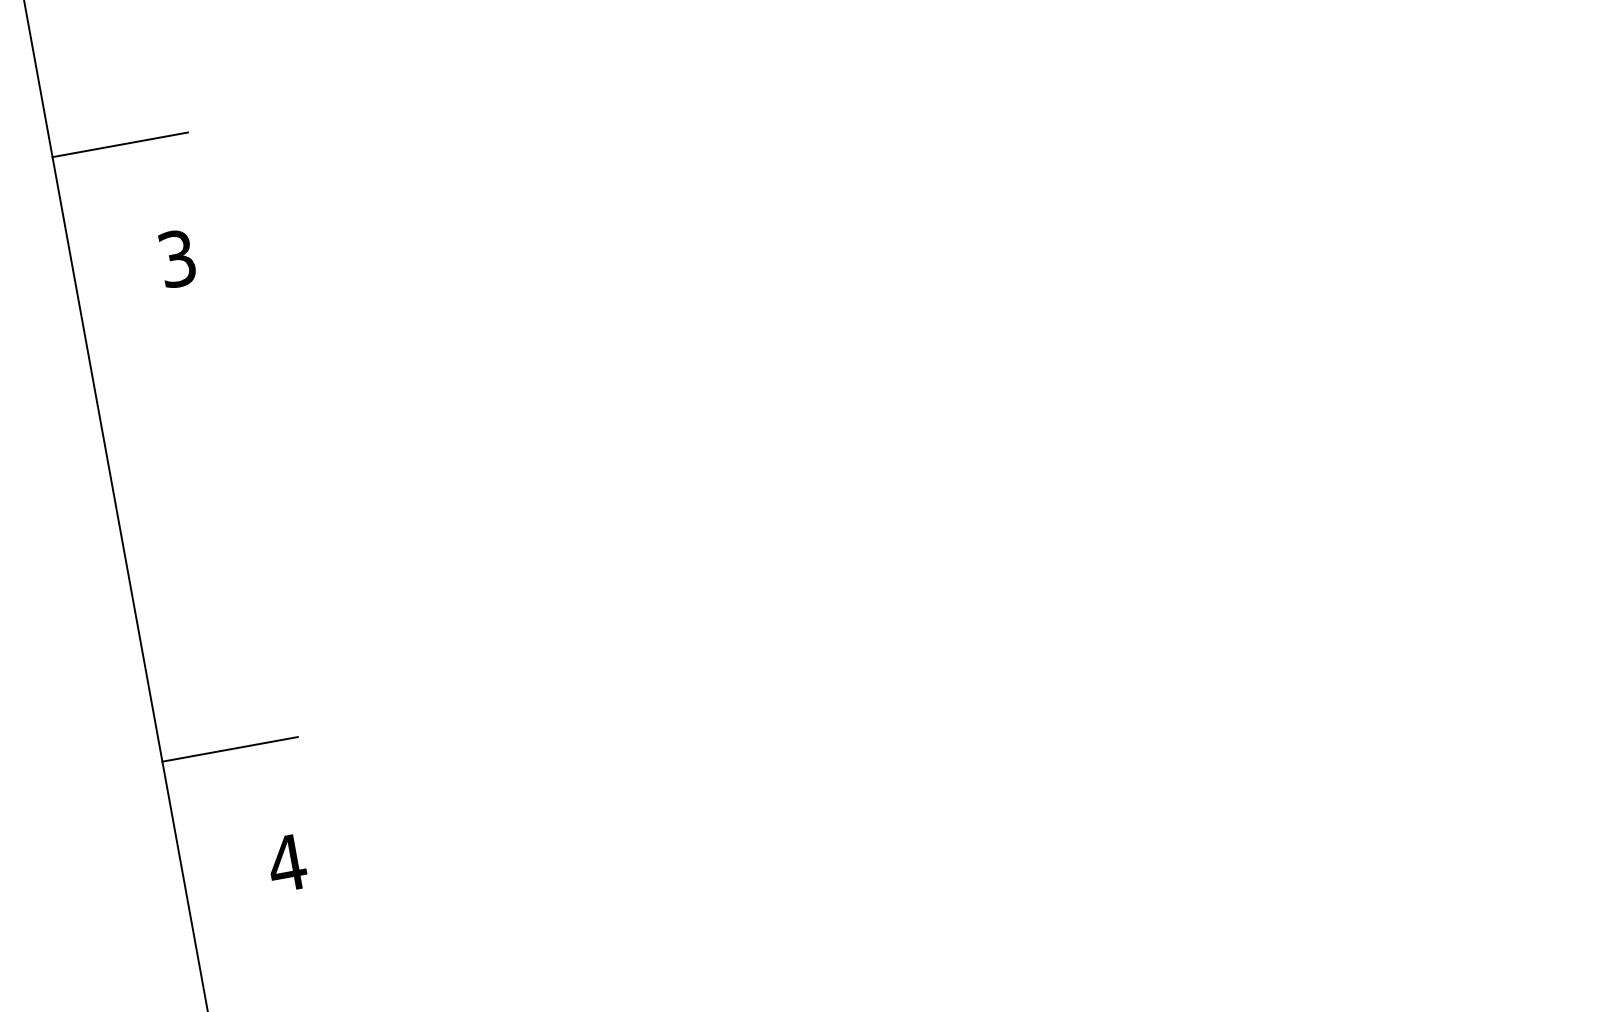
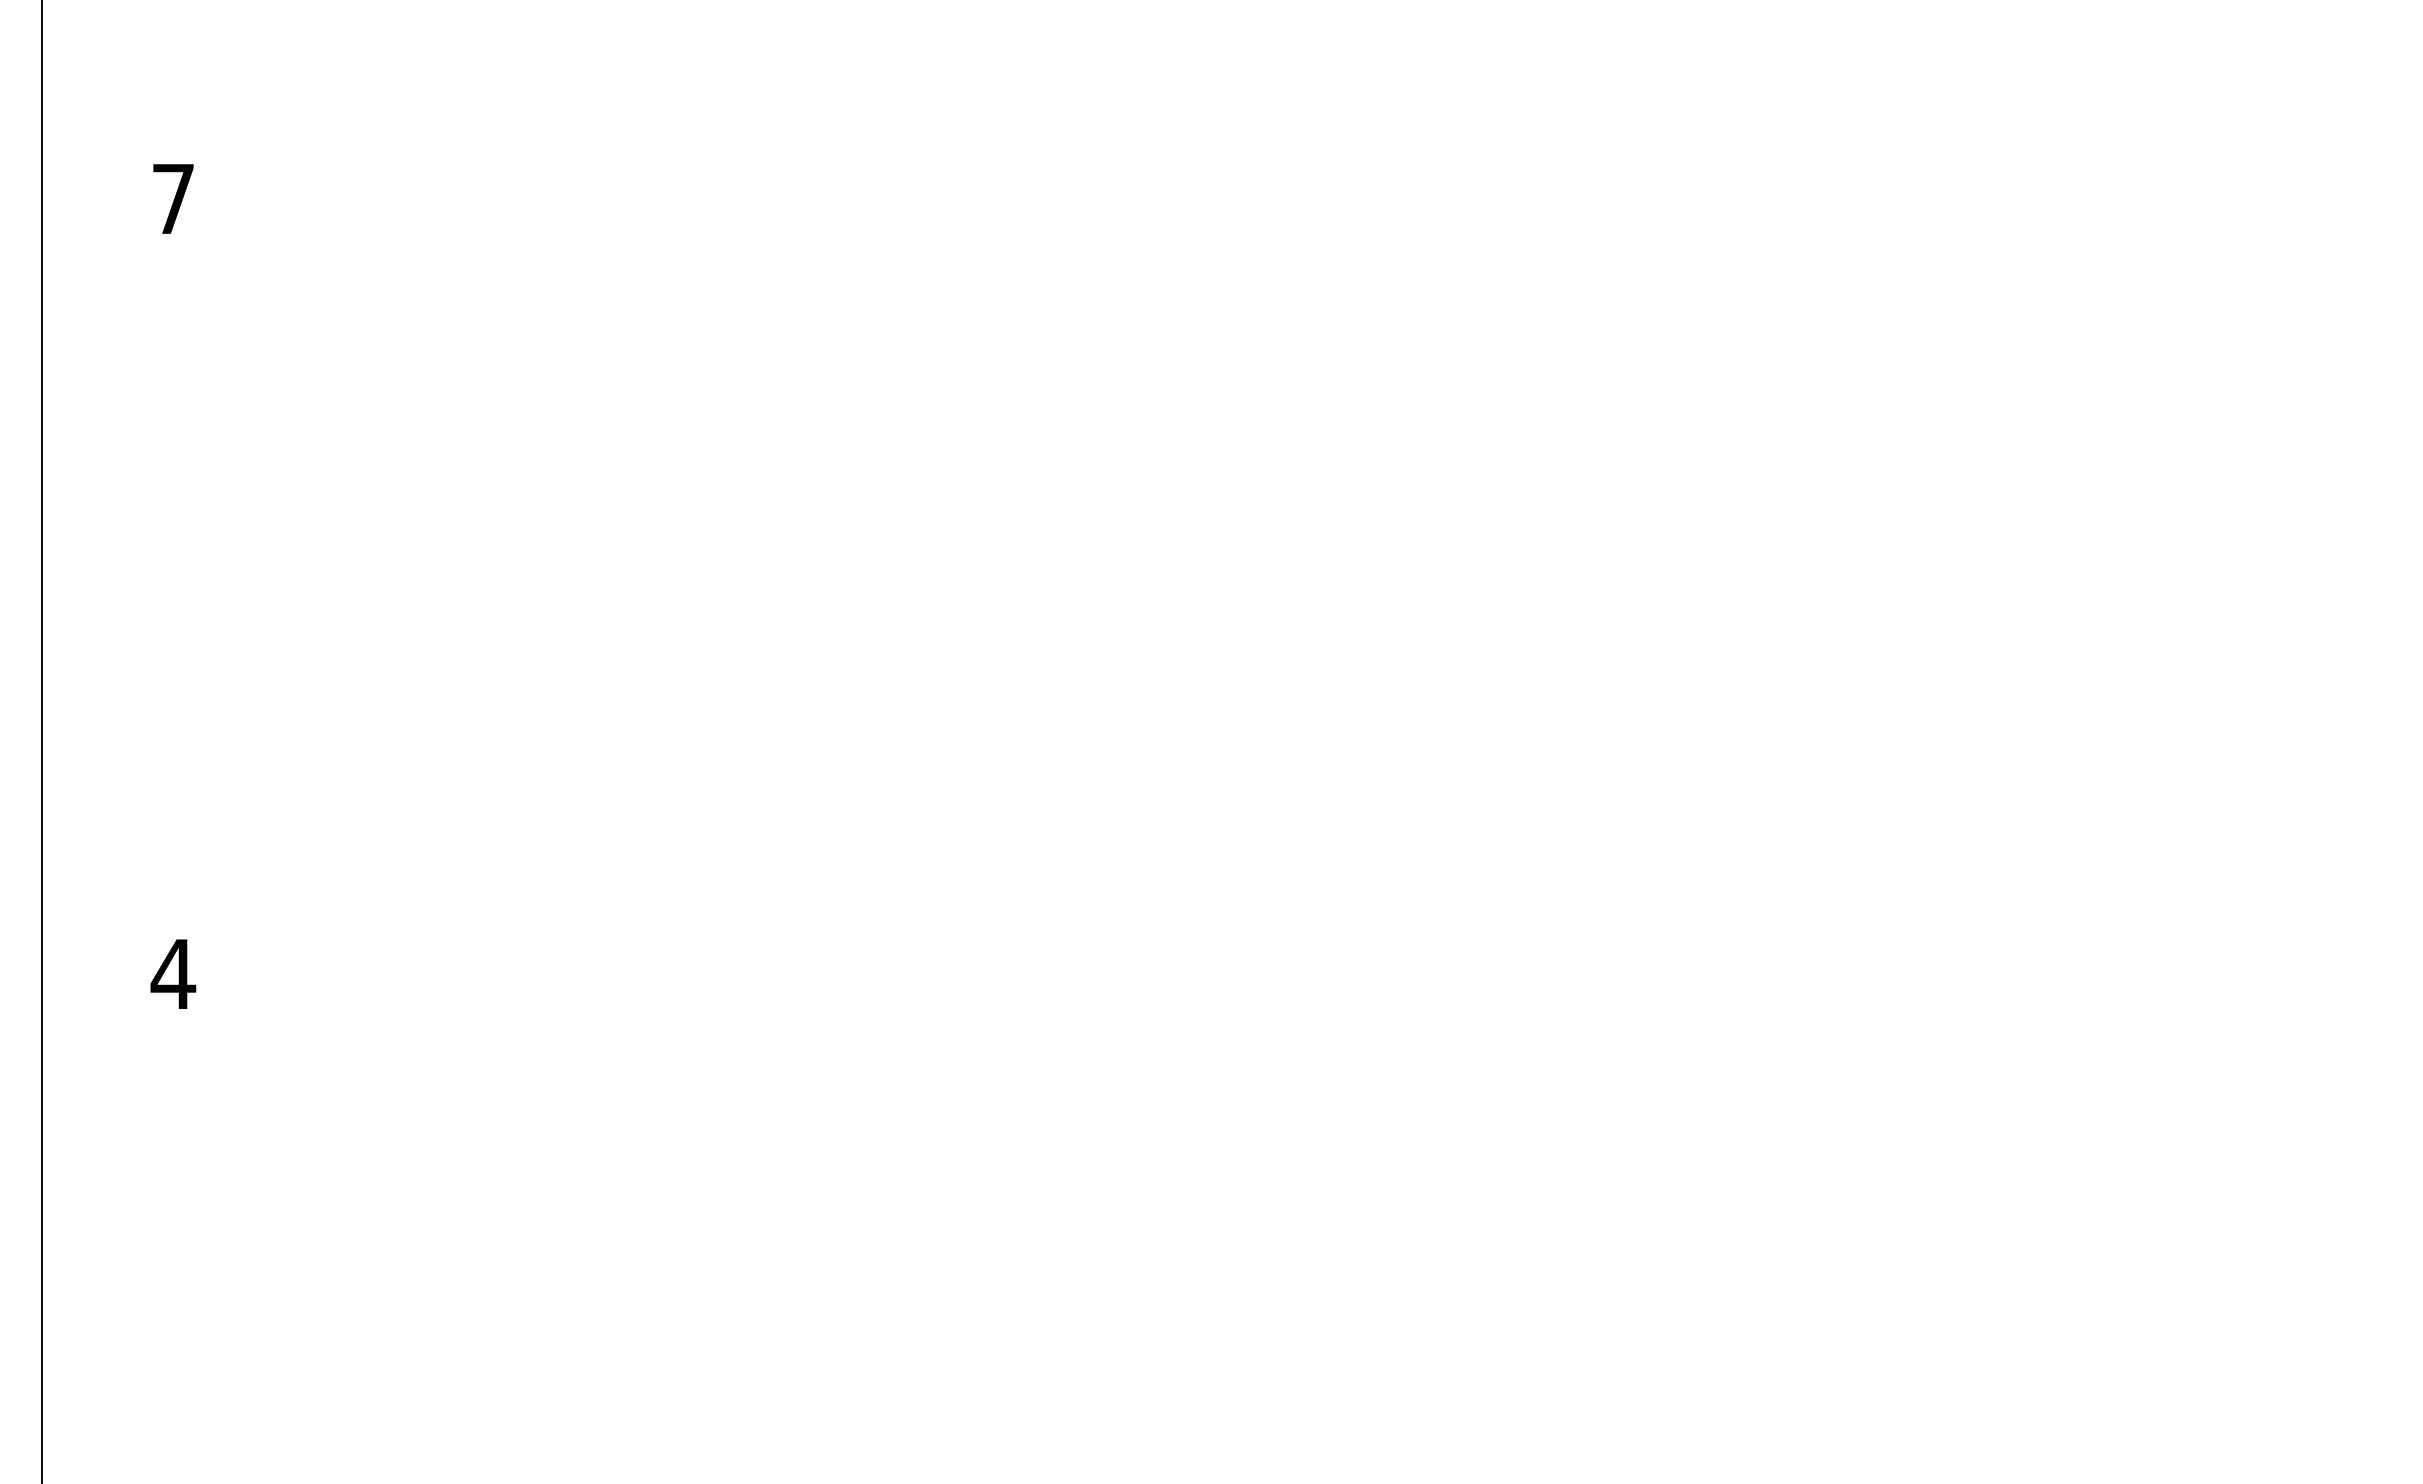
line: (120, 144) -> (128, 44), removed
text: (177, 259) -> (173, 199), 3 -> 7
line: (230, 749) -> (128, 819), removed

